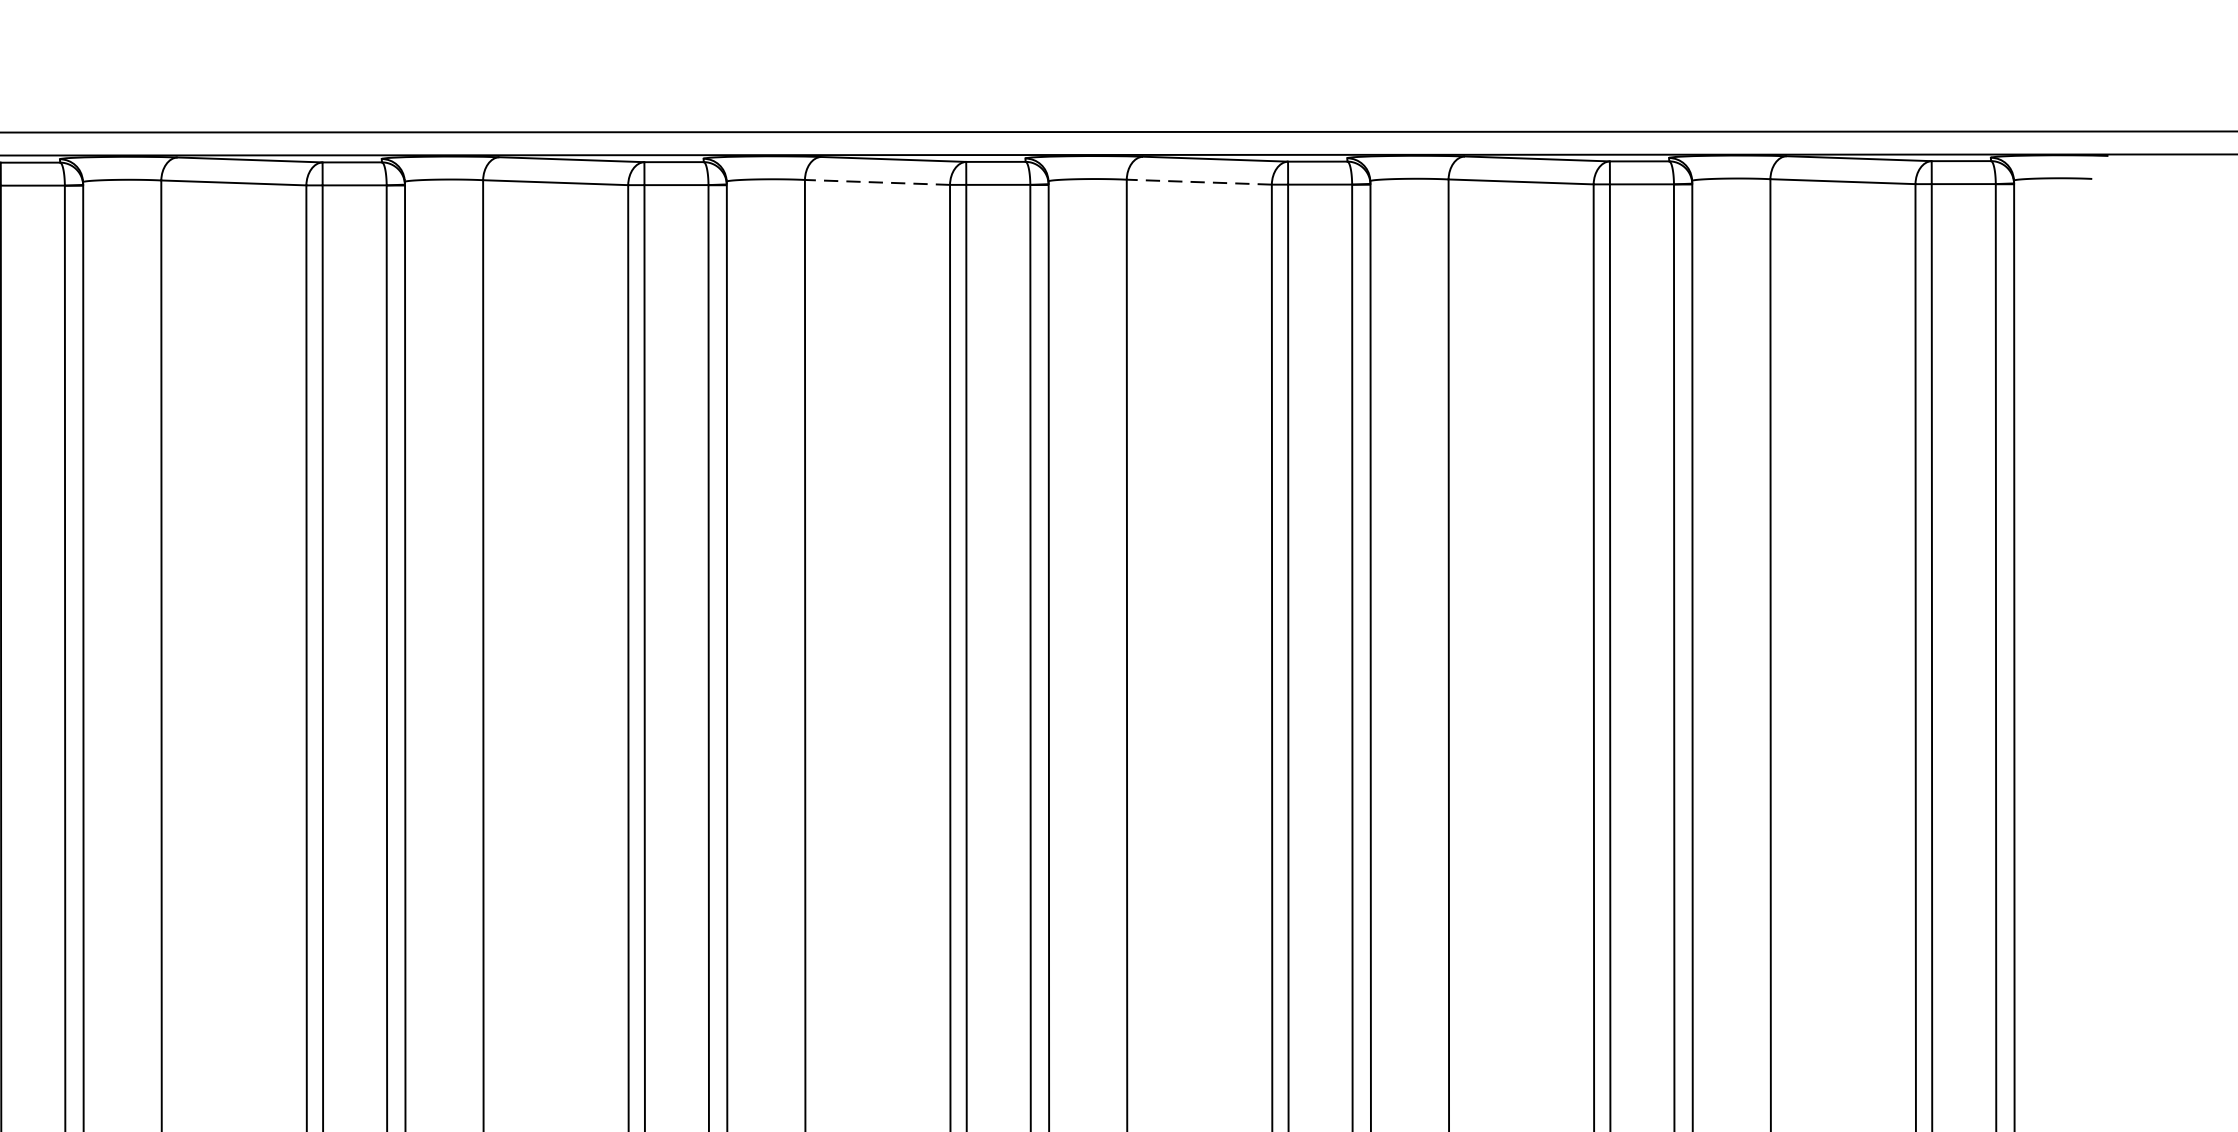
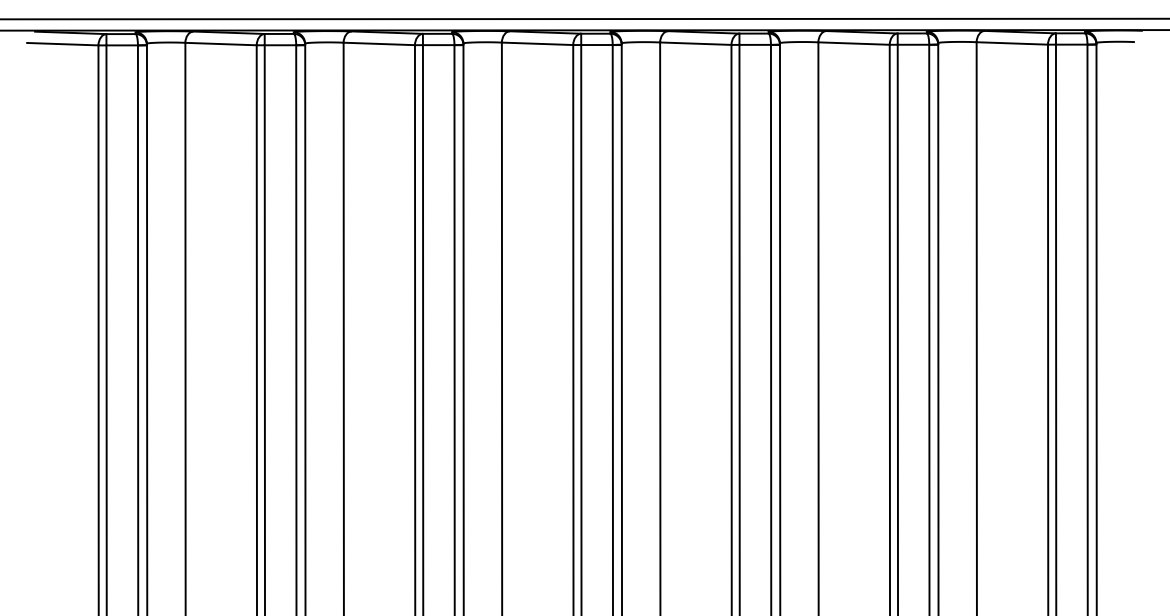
line: (877, 181) -> (537, 43), dashed -> solid
line: (1198, 181) -> (695, 43), dashed -> solid

